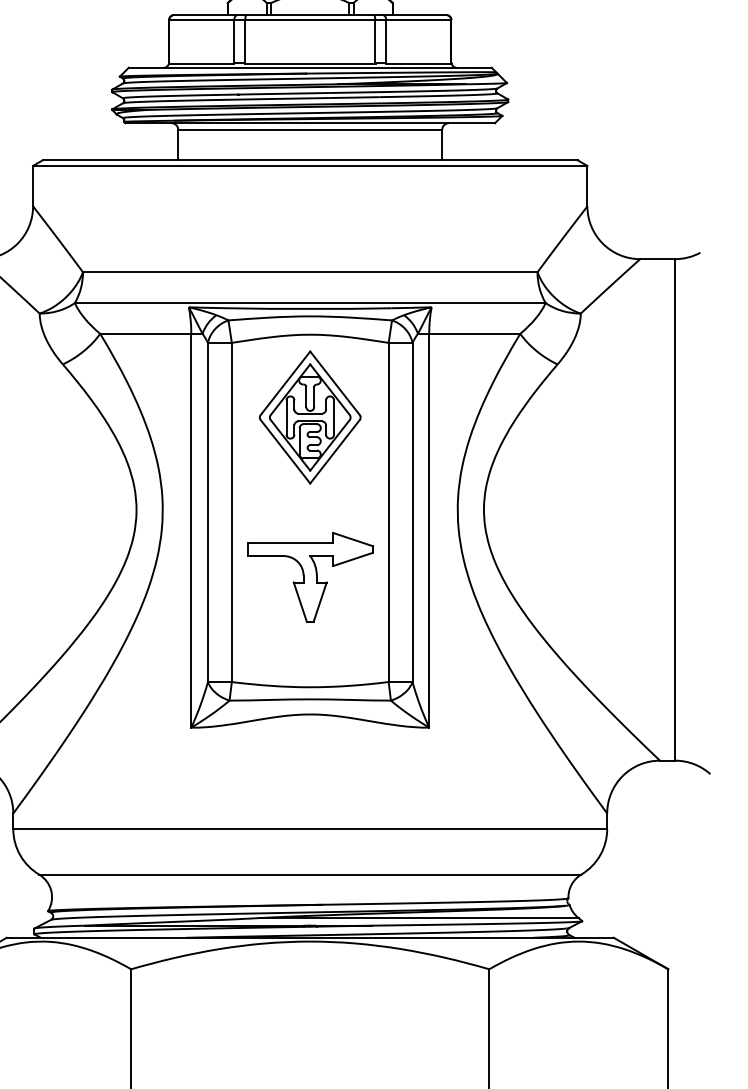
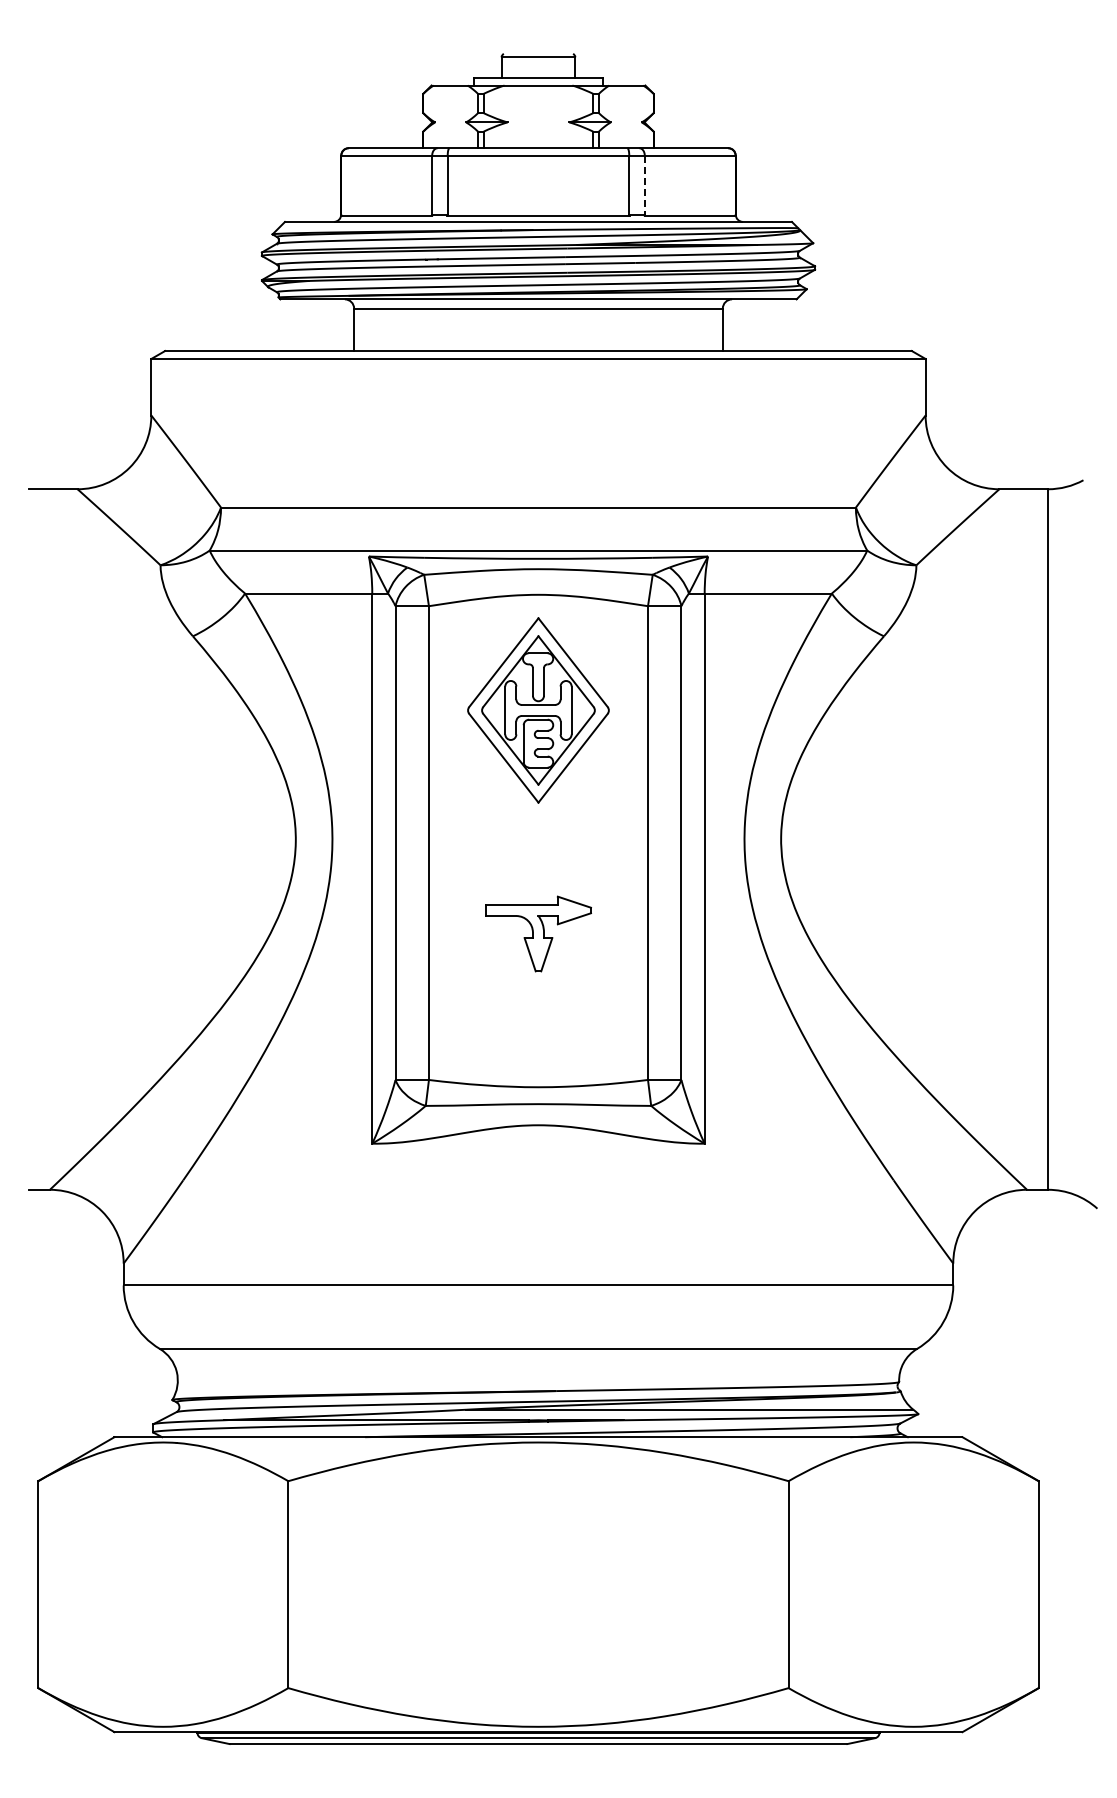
line: (386, 41) -> (644, 185), solid -> dashed
part: (310, 577) -> (538, 933), size x0.6

